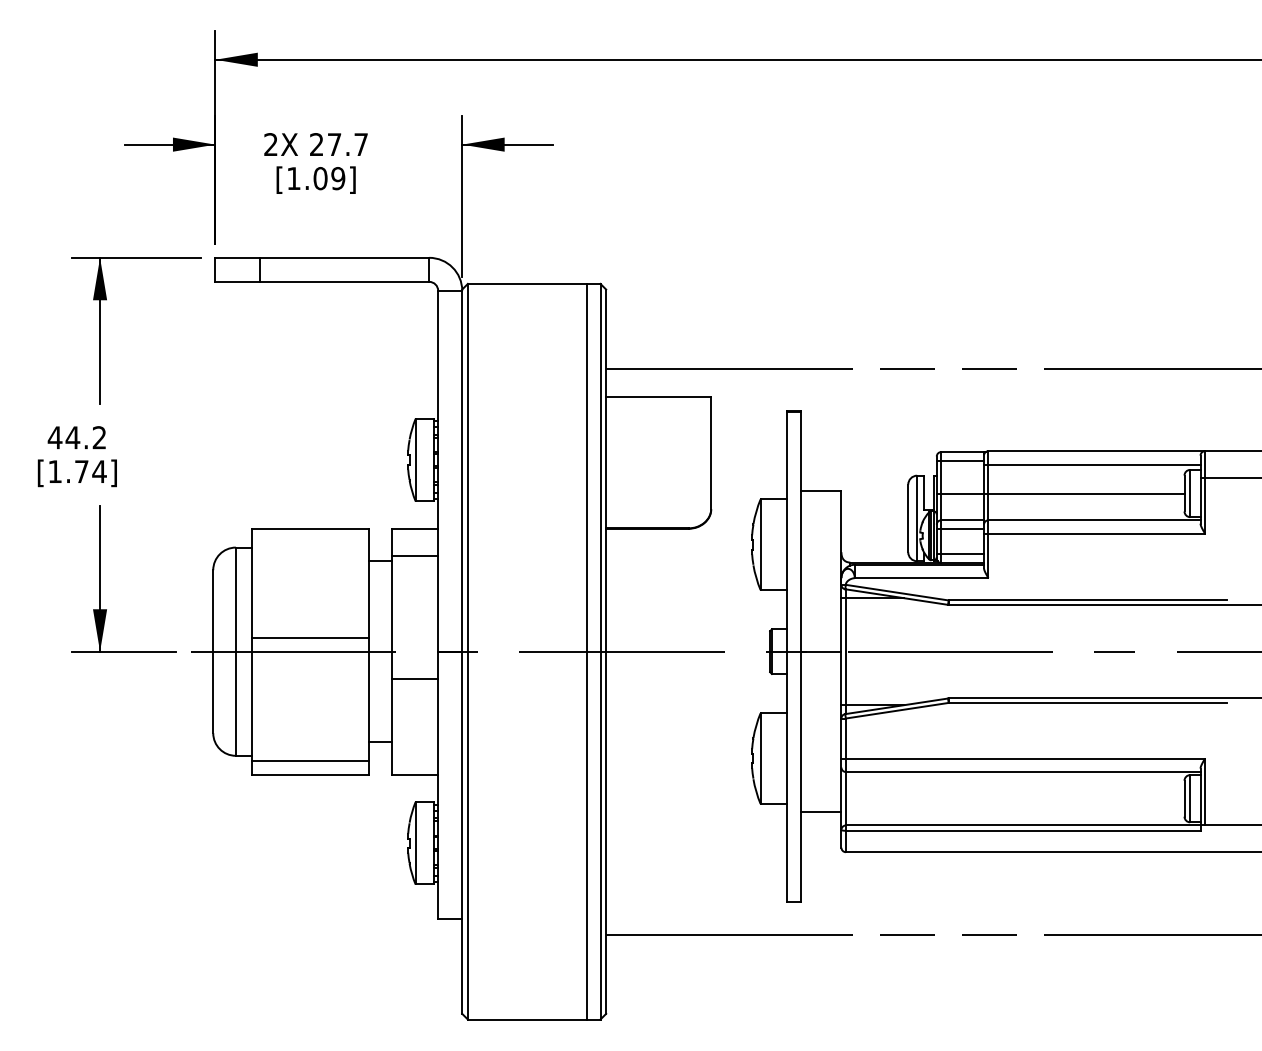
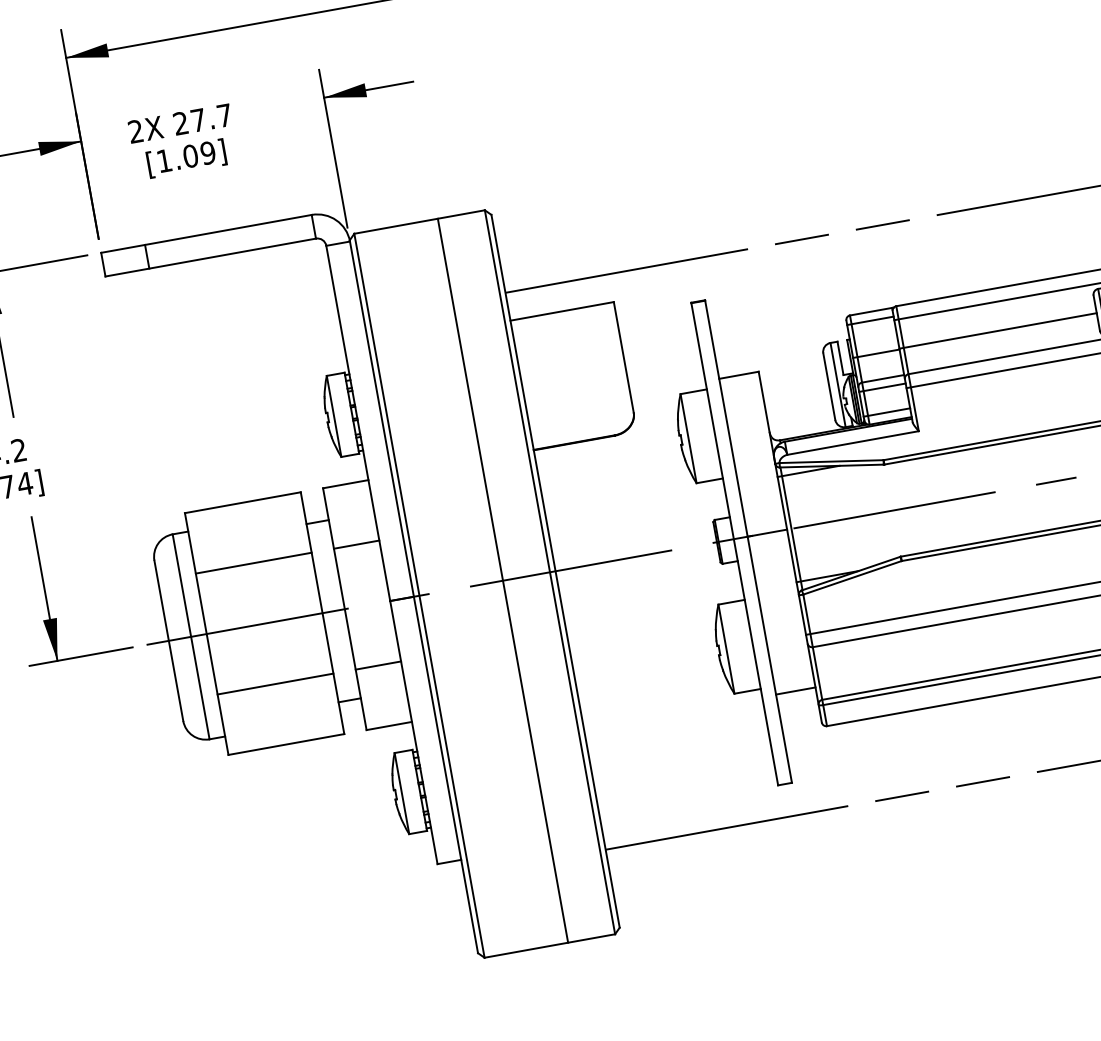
line: (415, 556) -> (357, 544), moved
line: (310, 638) -> (253, 563), moved
line: (586, 651) -> (502, 580), moved
line: (415, 679) -> (378, 665), moved
line: (310, 761) -> (275, 684), moved

